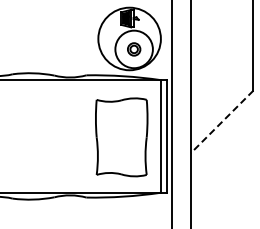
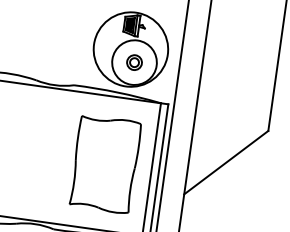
line: (221, 122) -> (225, 163), dashed -> solid

